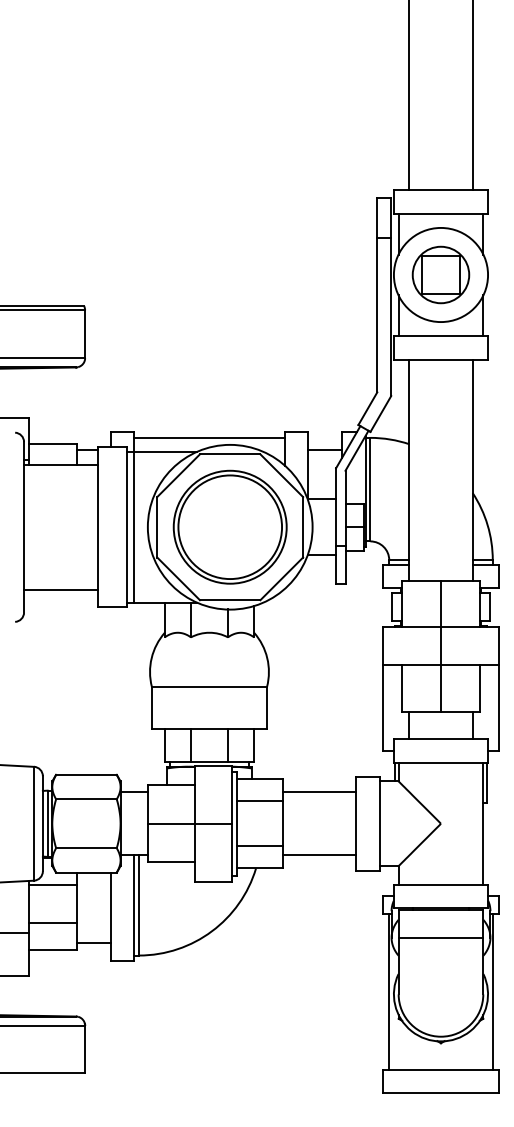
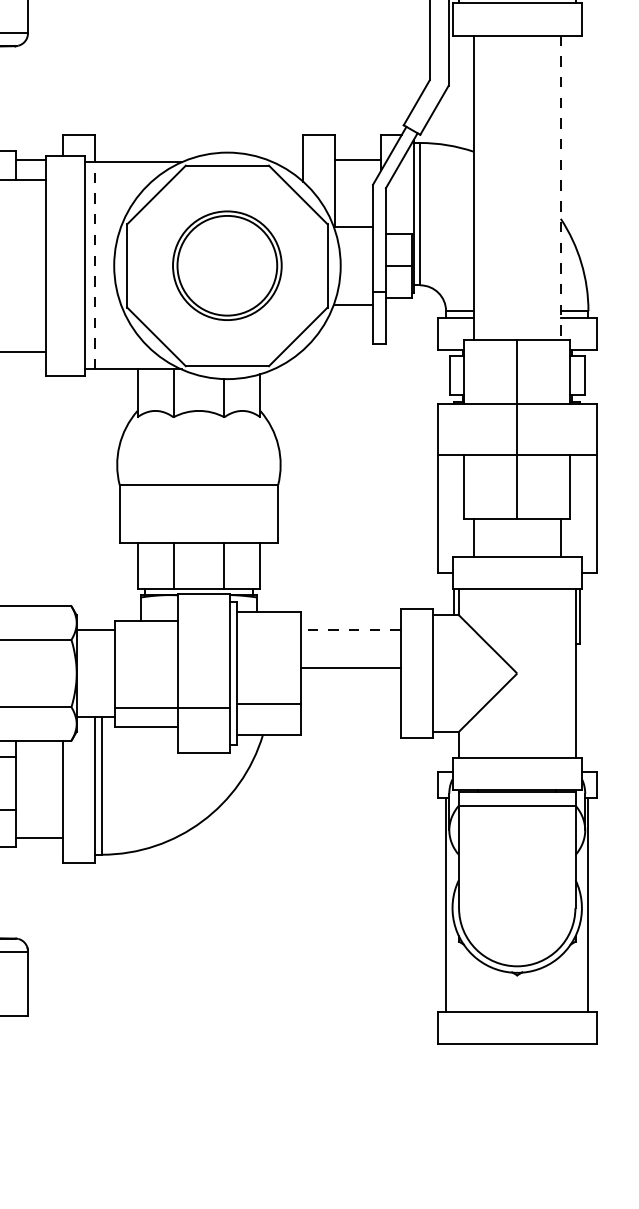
line: (209, 437) -> (198, 142), removed
line: (472, 470) -> (560, 187), solid -> dashed
line: (133, 526) -> (94, 264), solid -> dashed
part: (229, 526) -> (226, 264), size x0.7
line: (319, 792) -> (350, 630), solid -> dashed
line: (260, 801) -> (269, 642), removed
line: (190, 823) -> (172, 707), moved
line: (319, 855) -> (350, 667), moved
line: (440, 937) -> (516, 805), moved

